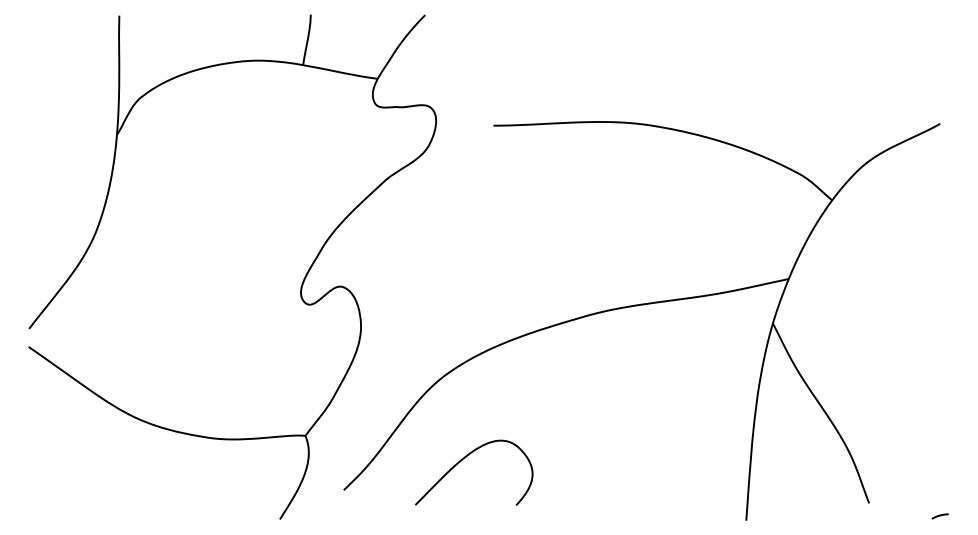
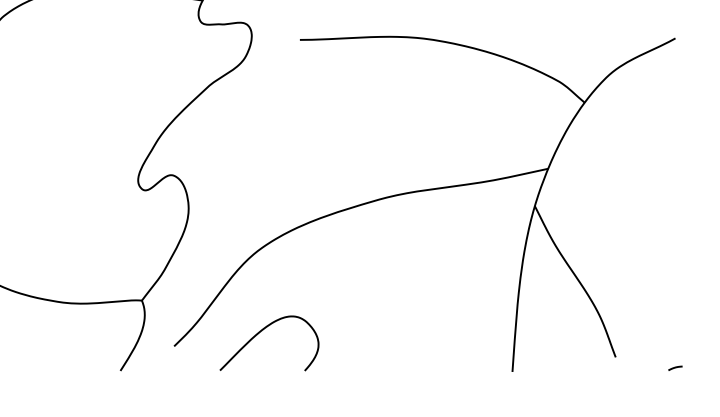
curve: (465, 458) -> (262, 331), moved

